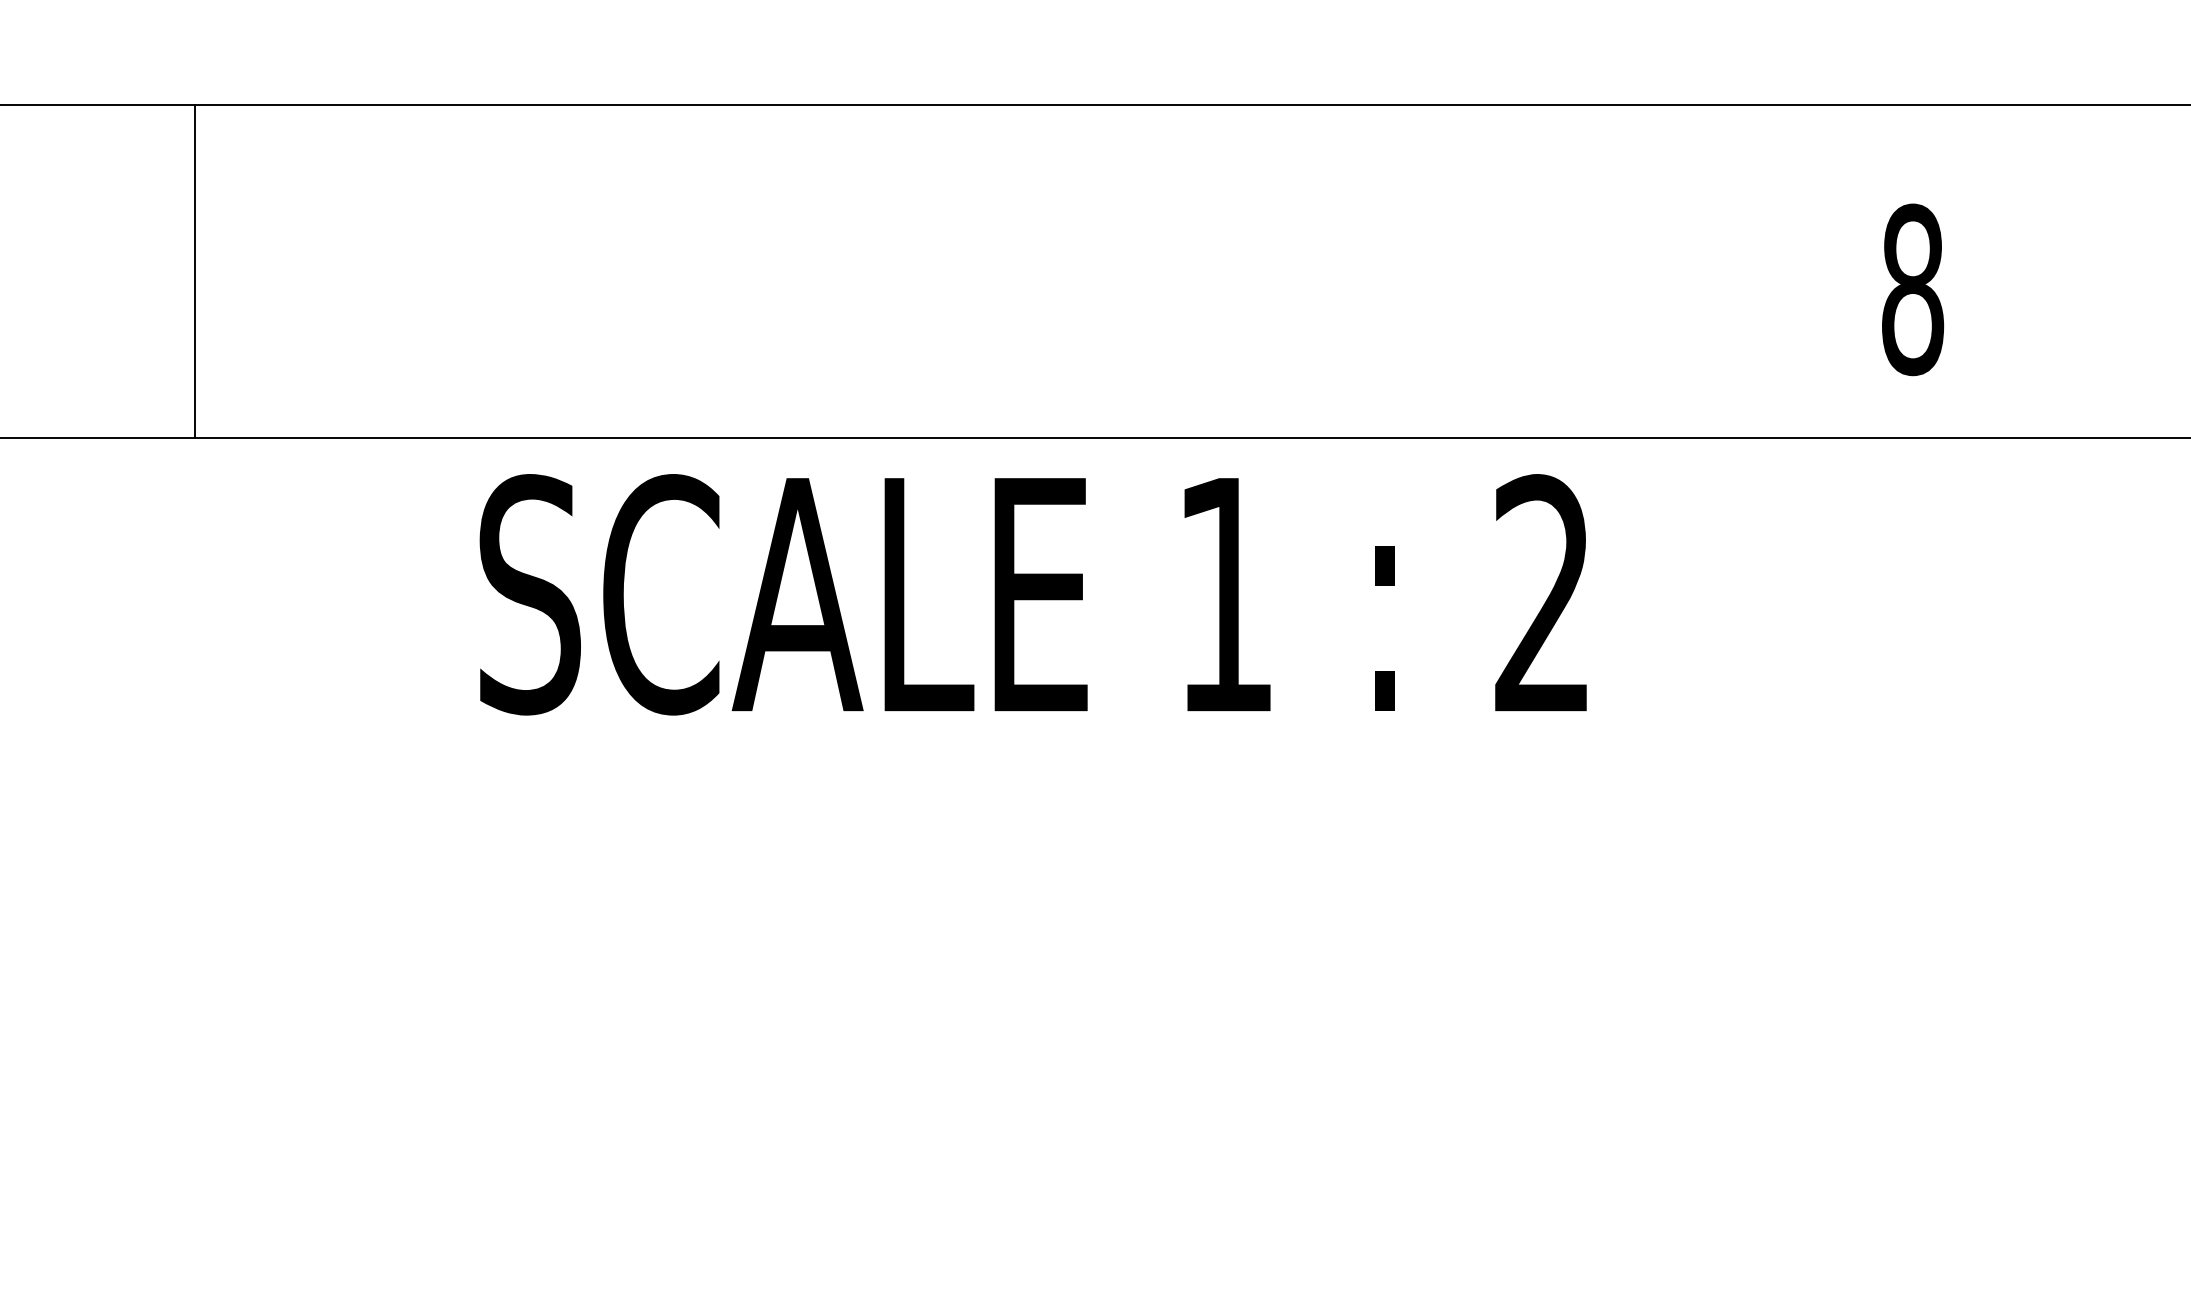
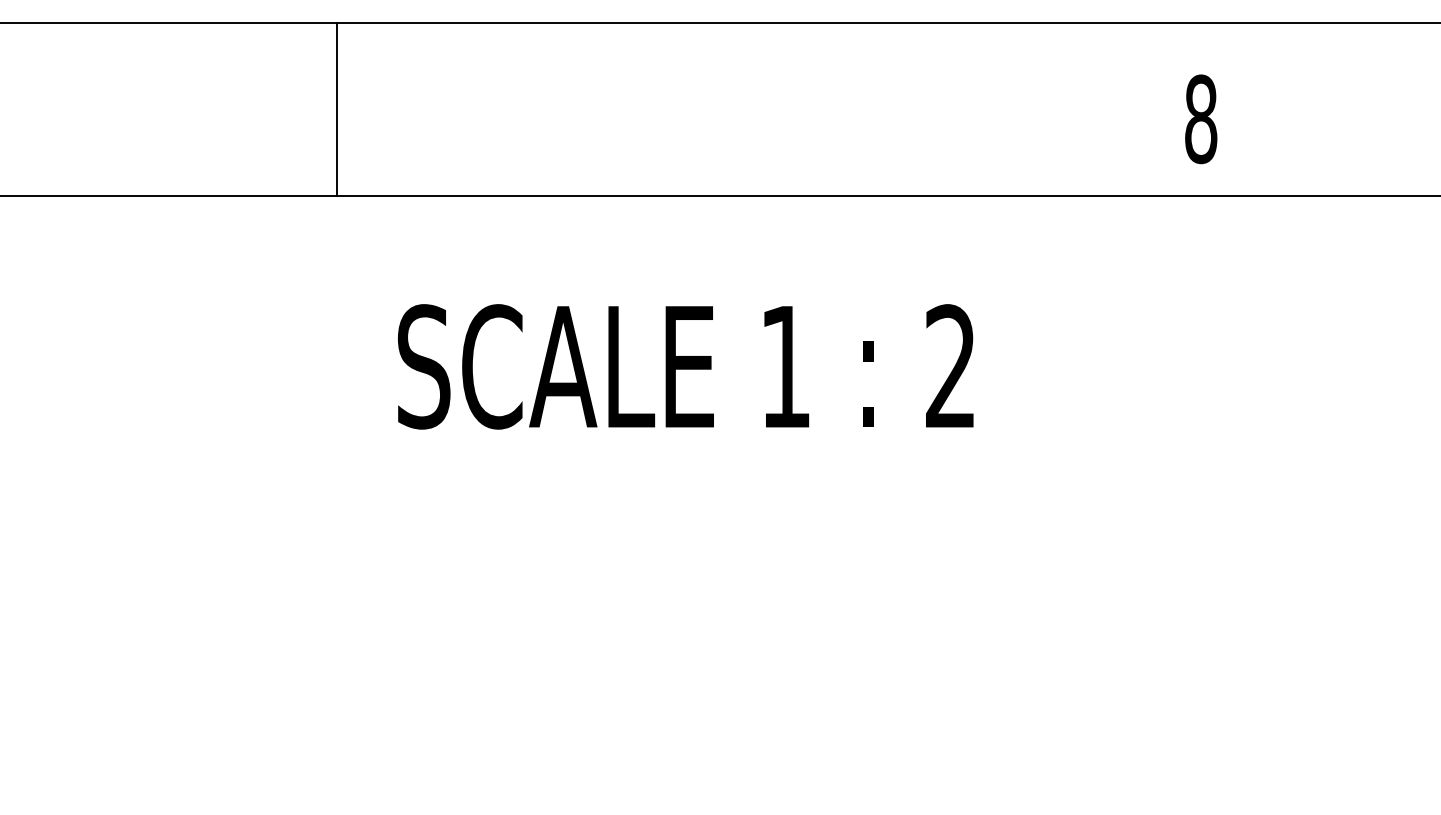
line: (194, 270) -> (336, 109), moved
text: (1032, 594) -> (685, 366), moved

